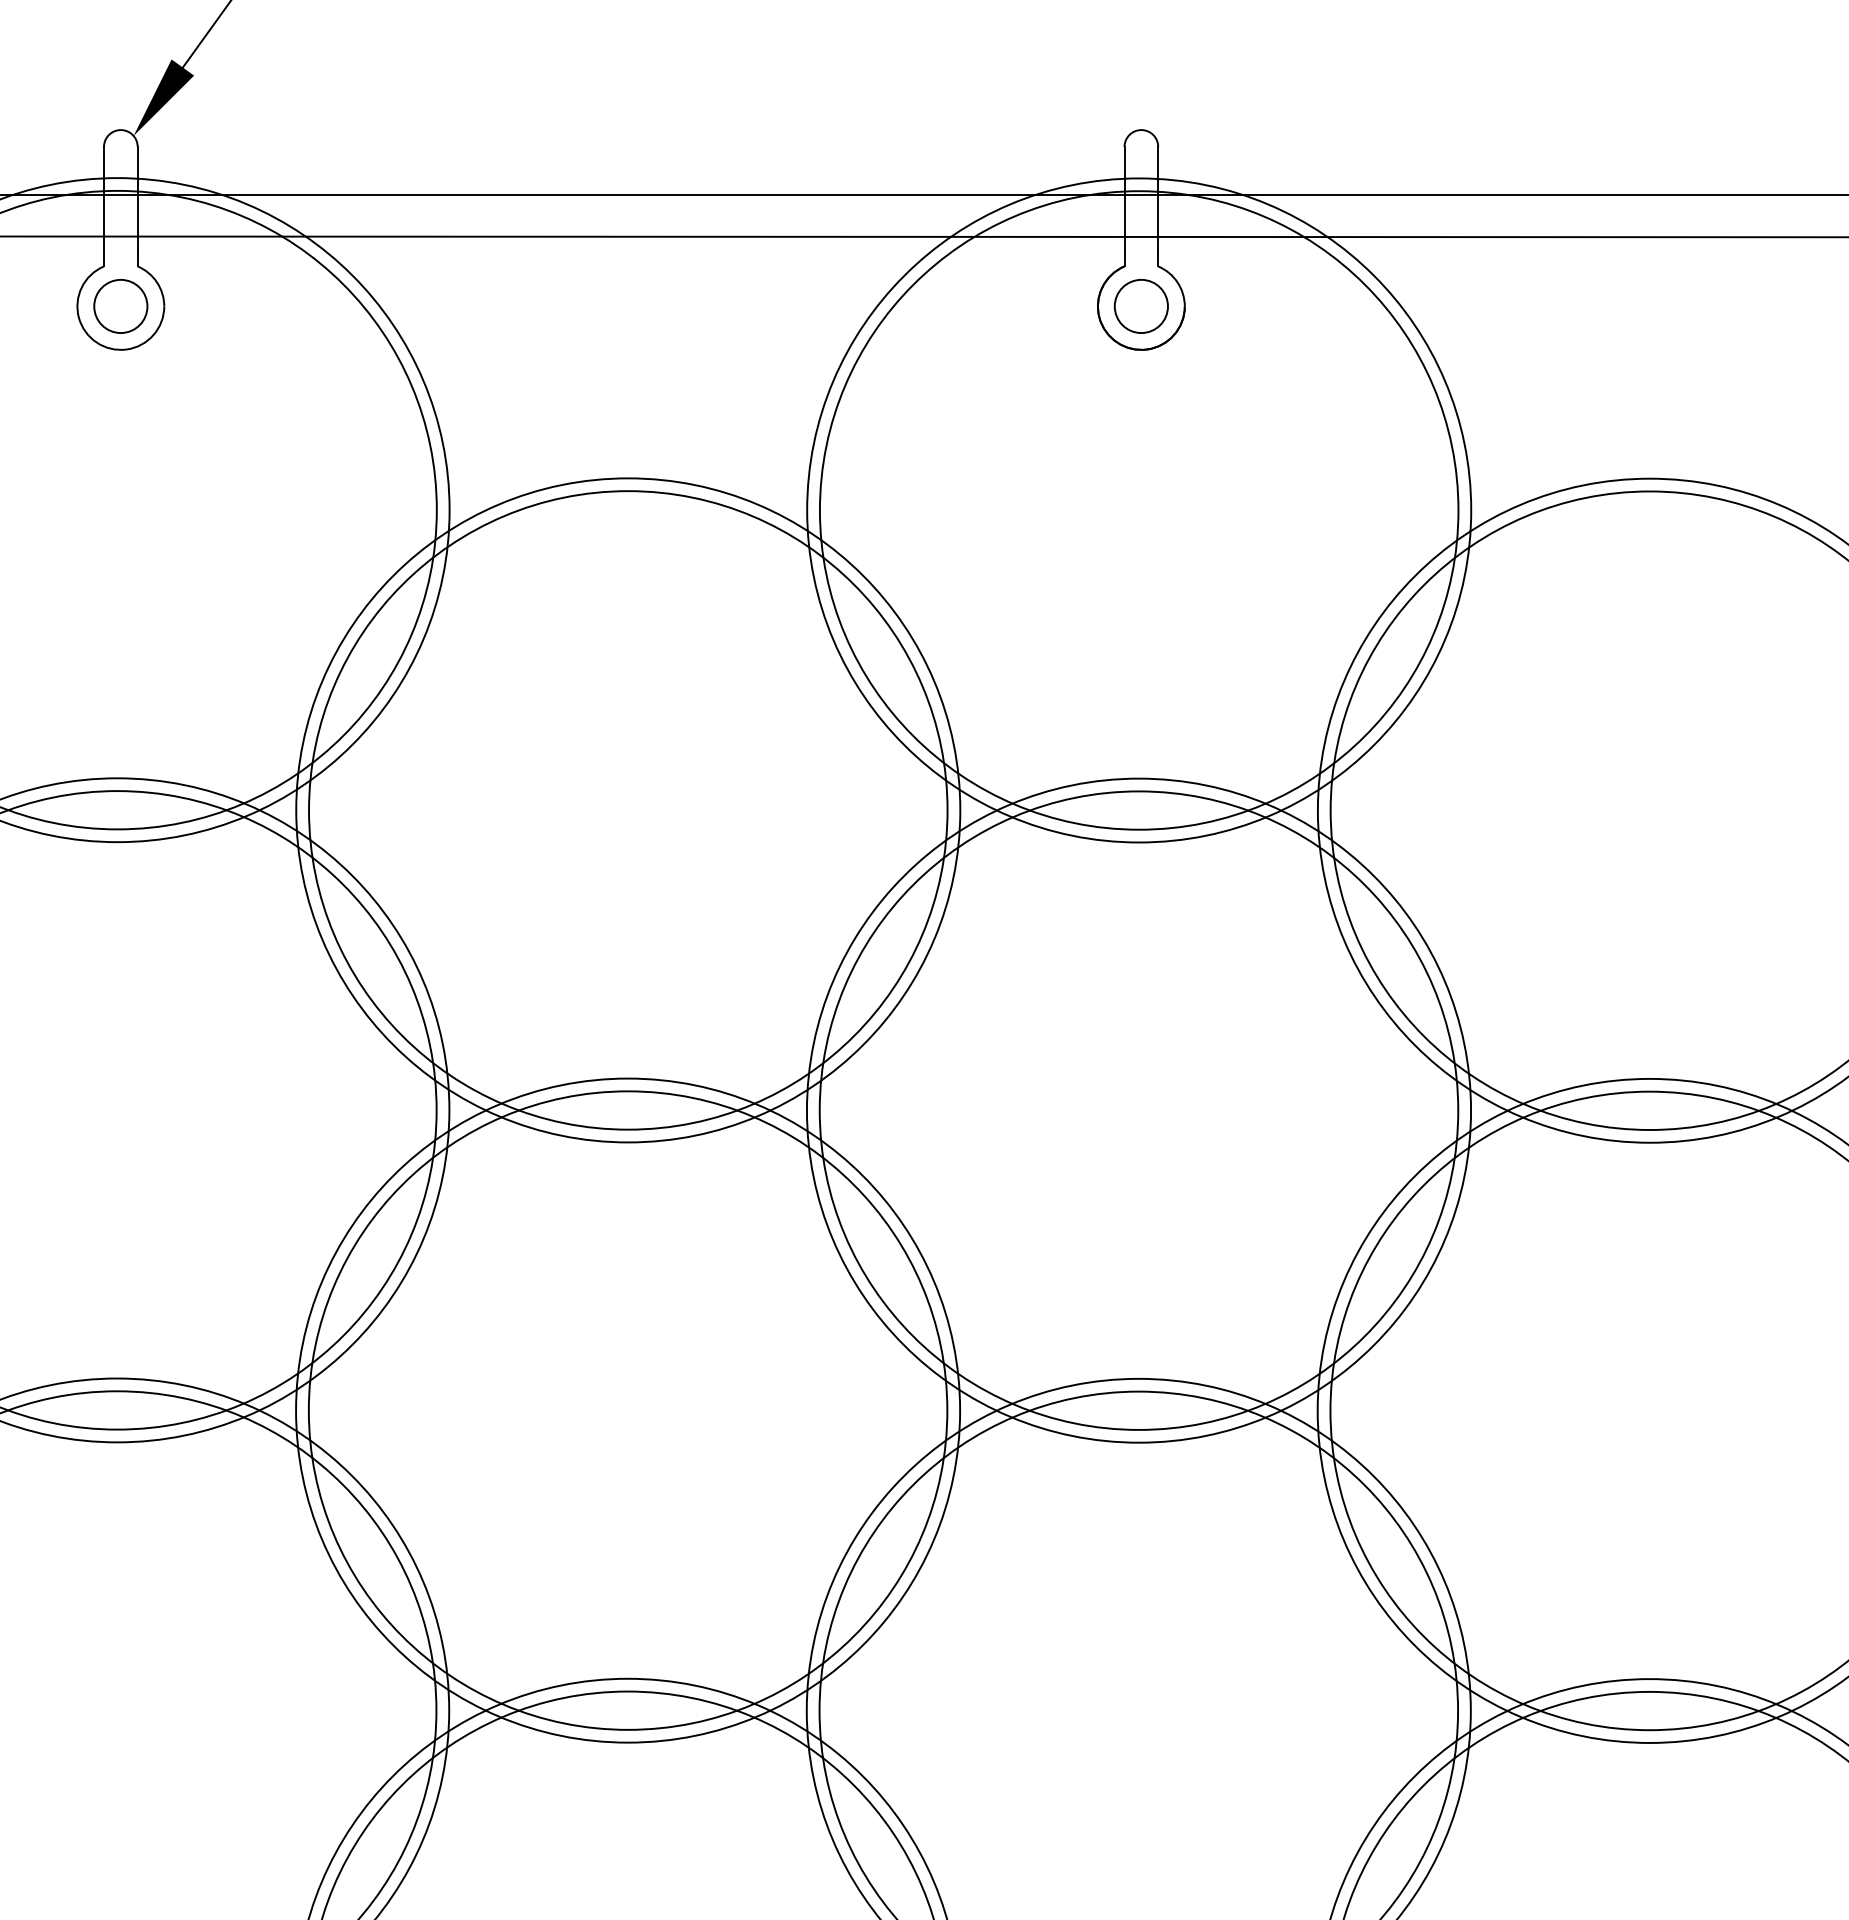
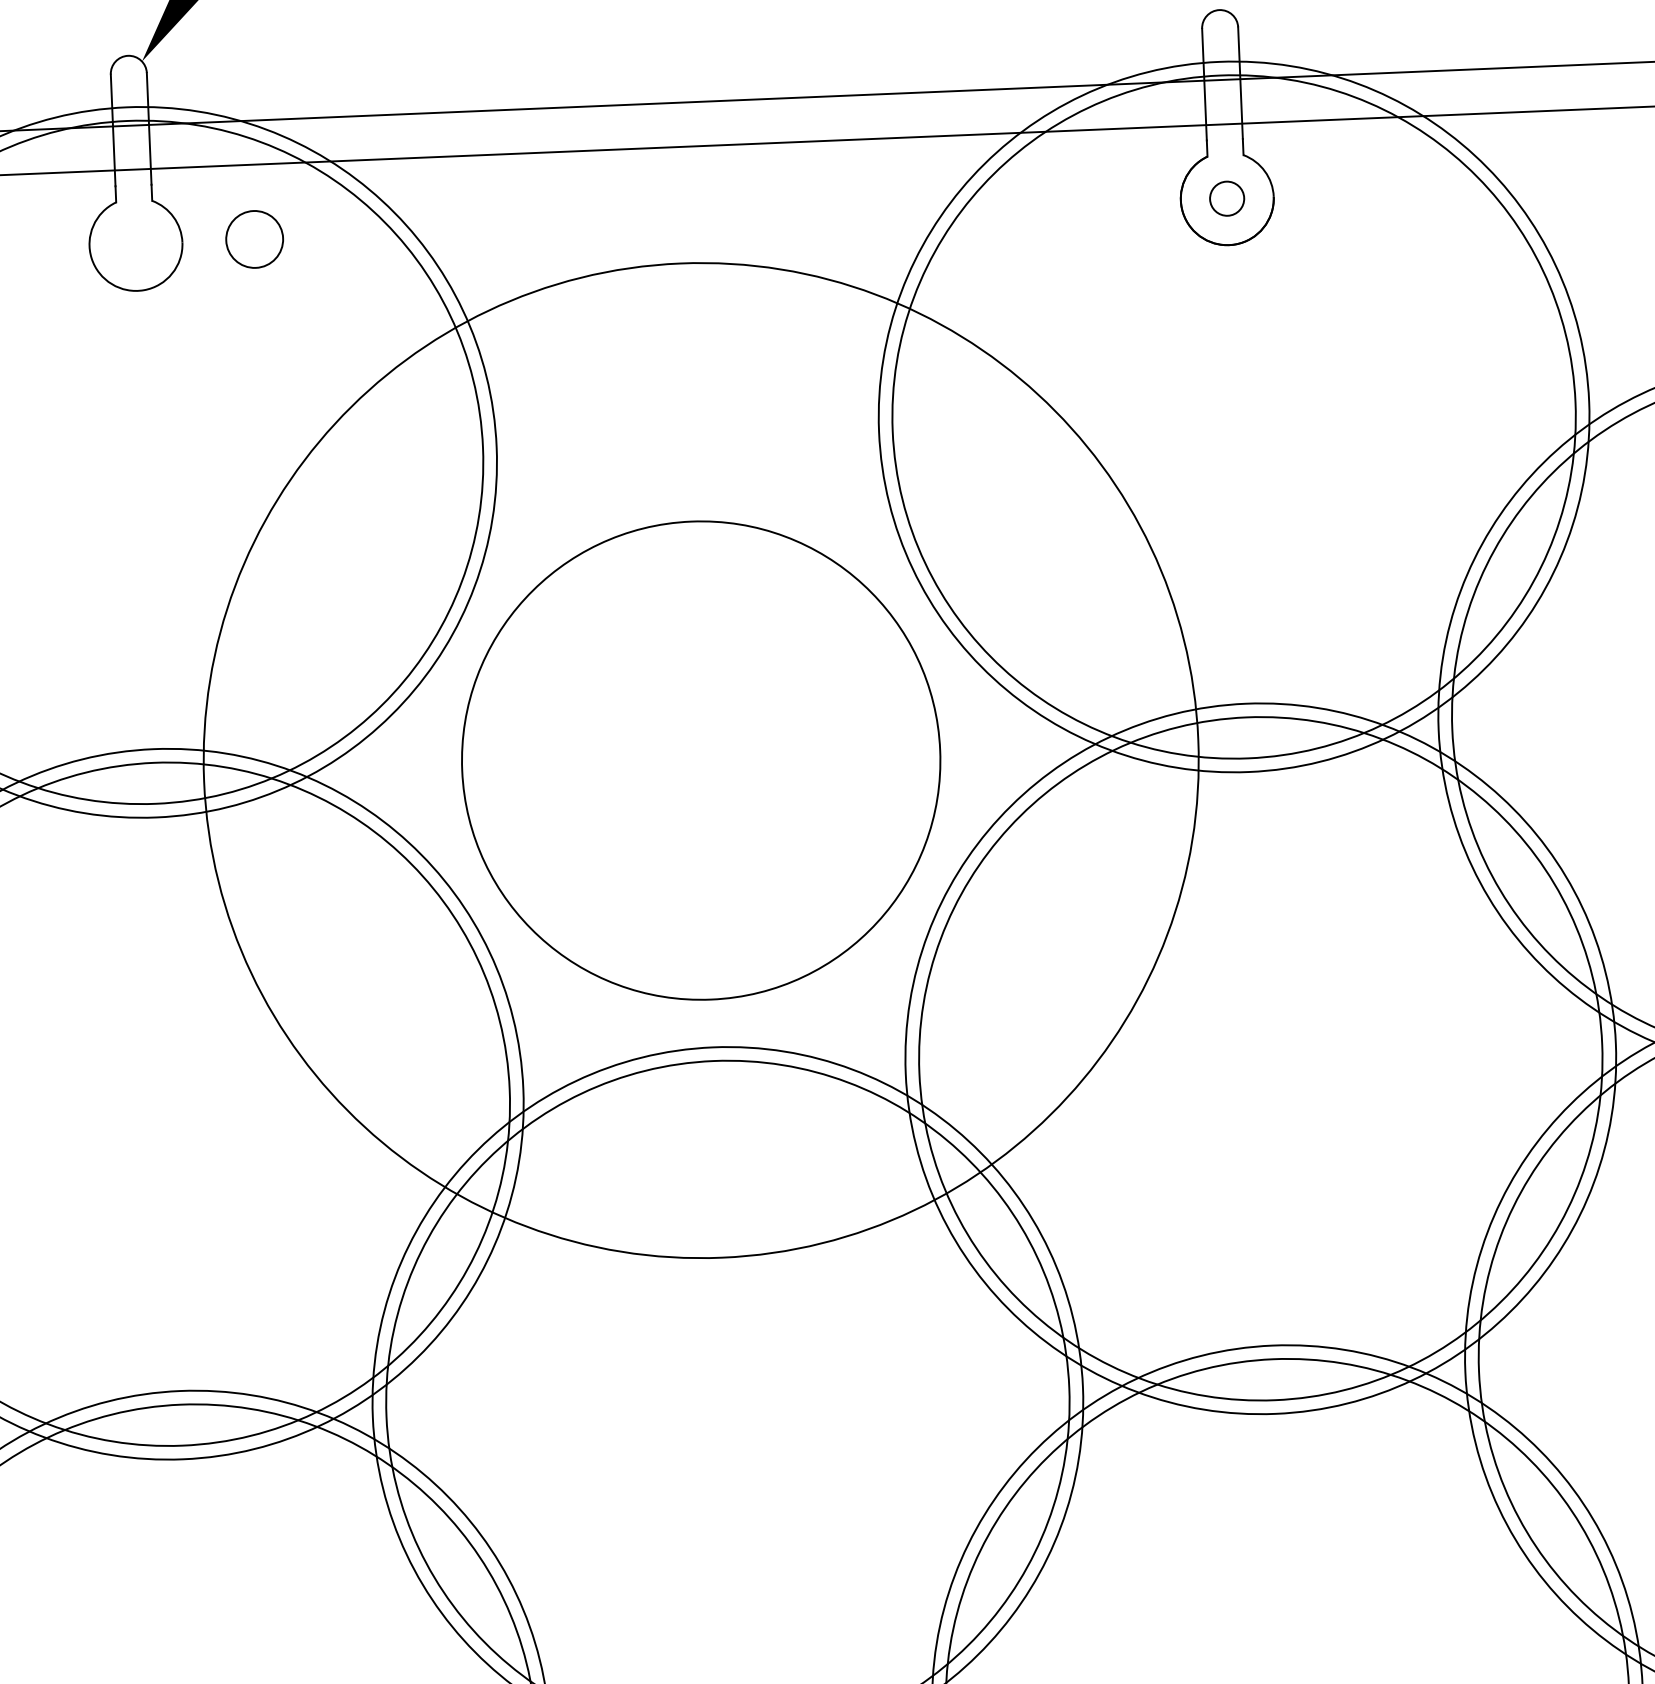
circle: (120, 306) -> (254, 239), moved
circle: (1140, 306) -> (1226, 198), size x0.6
circle: (628, 810) -> (701, 760), size x0.7
circle: (628, 810) -> (701, 760), size x1.4

